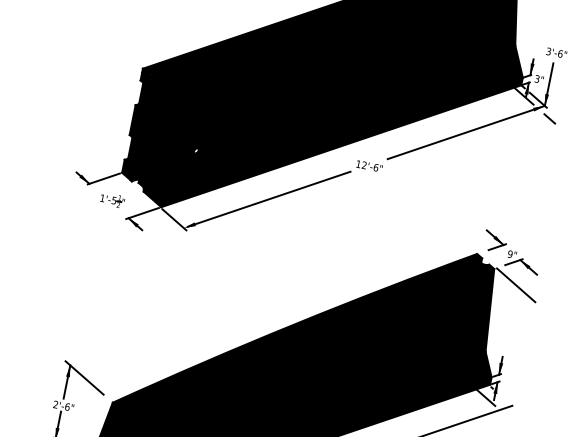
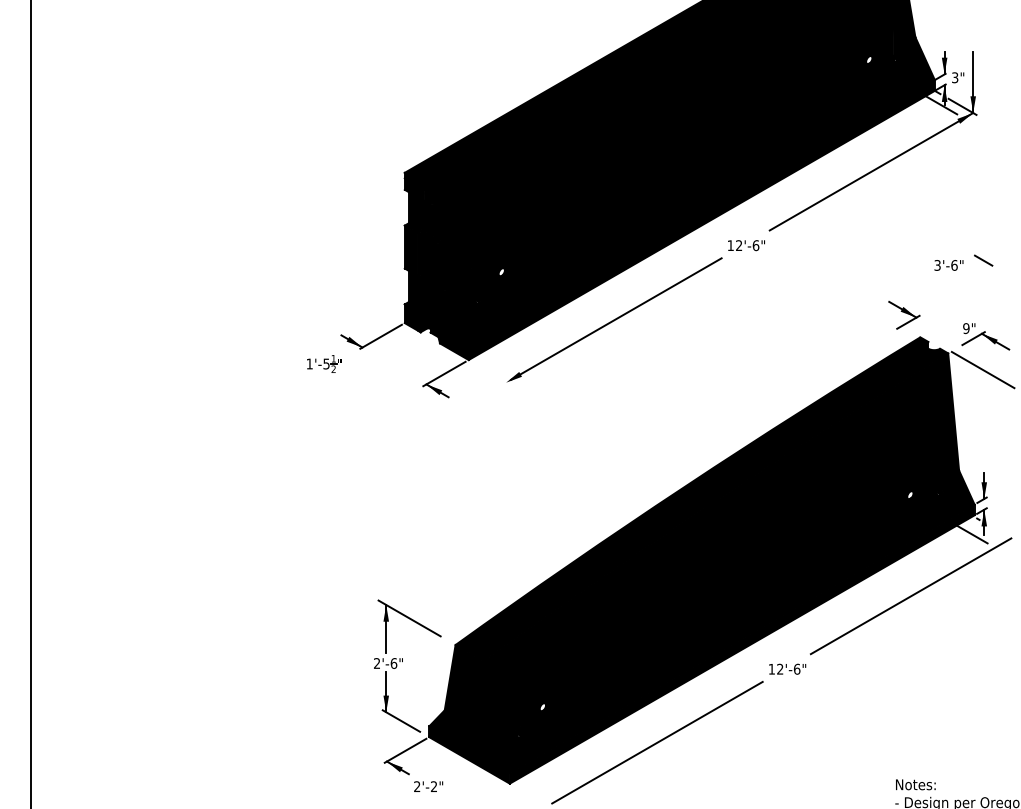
text: (556, 53) -> (948, 265), moved
line: (549, 118) -> (983, 260), moved
part: (112, 200) -> (324, 363), moved
line: (174, 219) -> (490, 373), removed
part: (495, 241) -> (904, 315), moved

